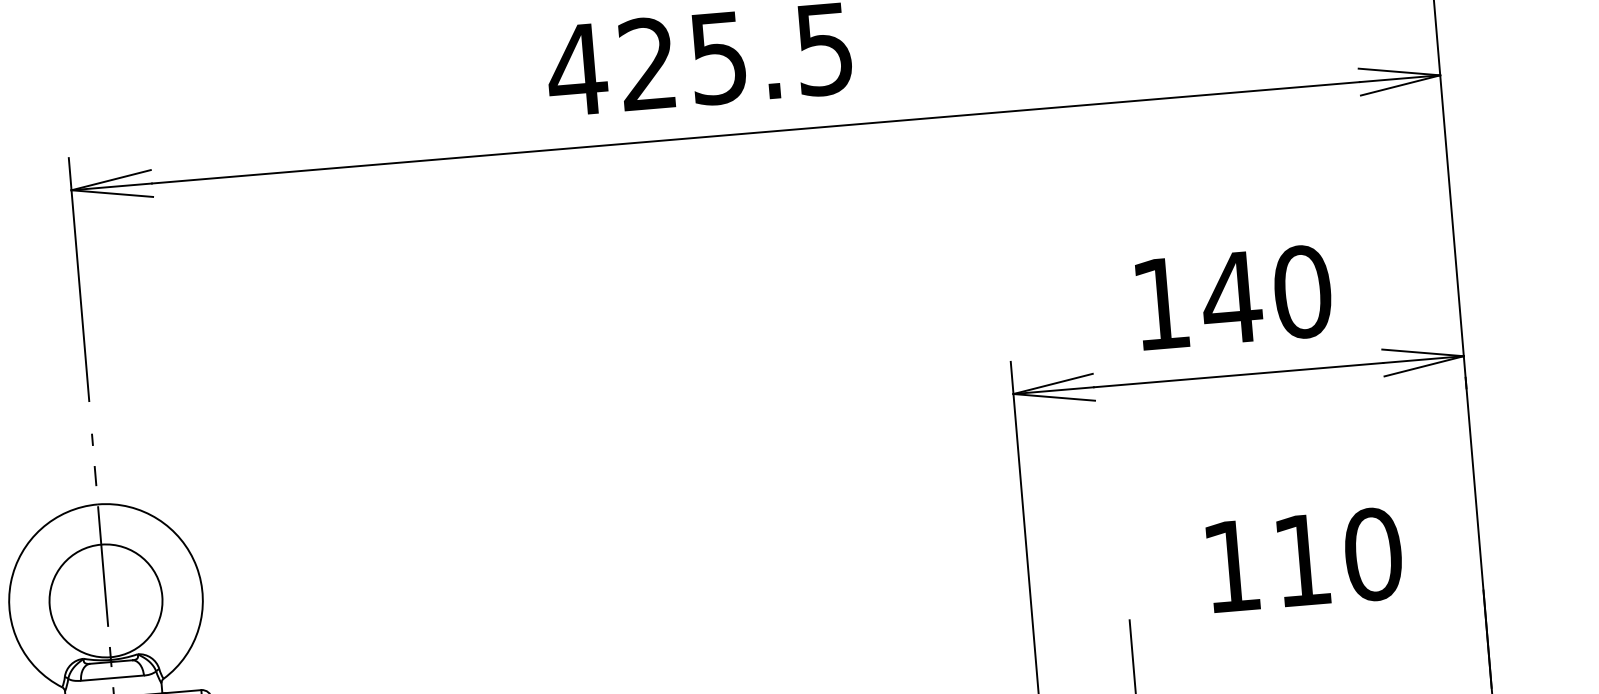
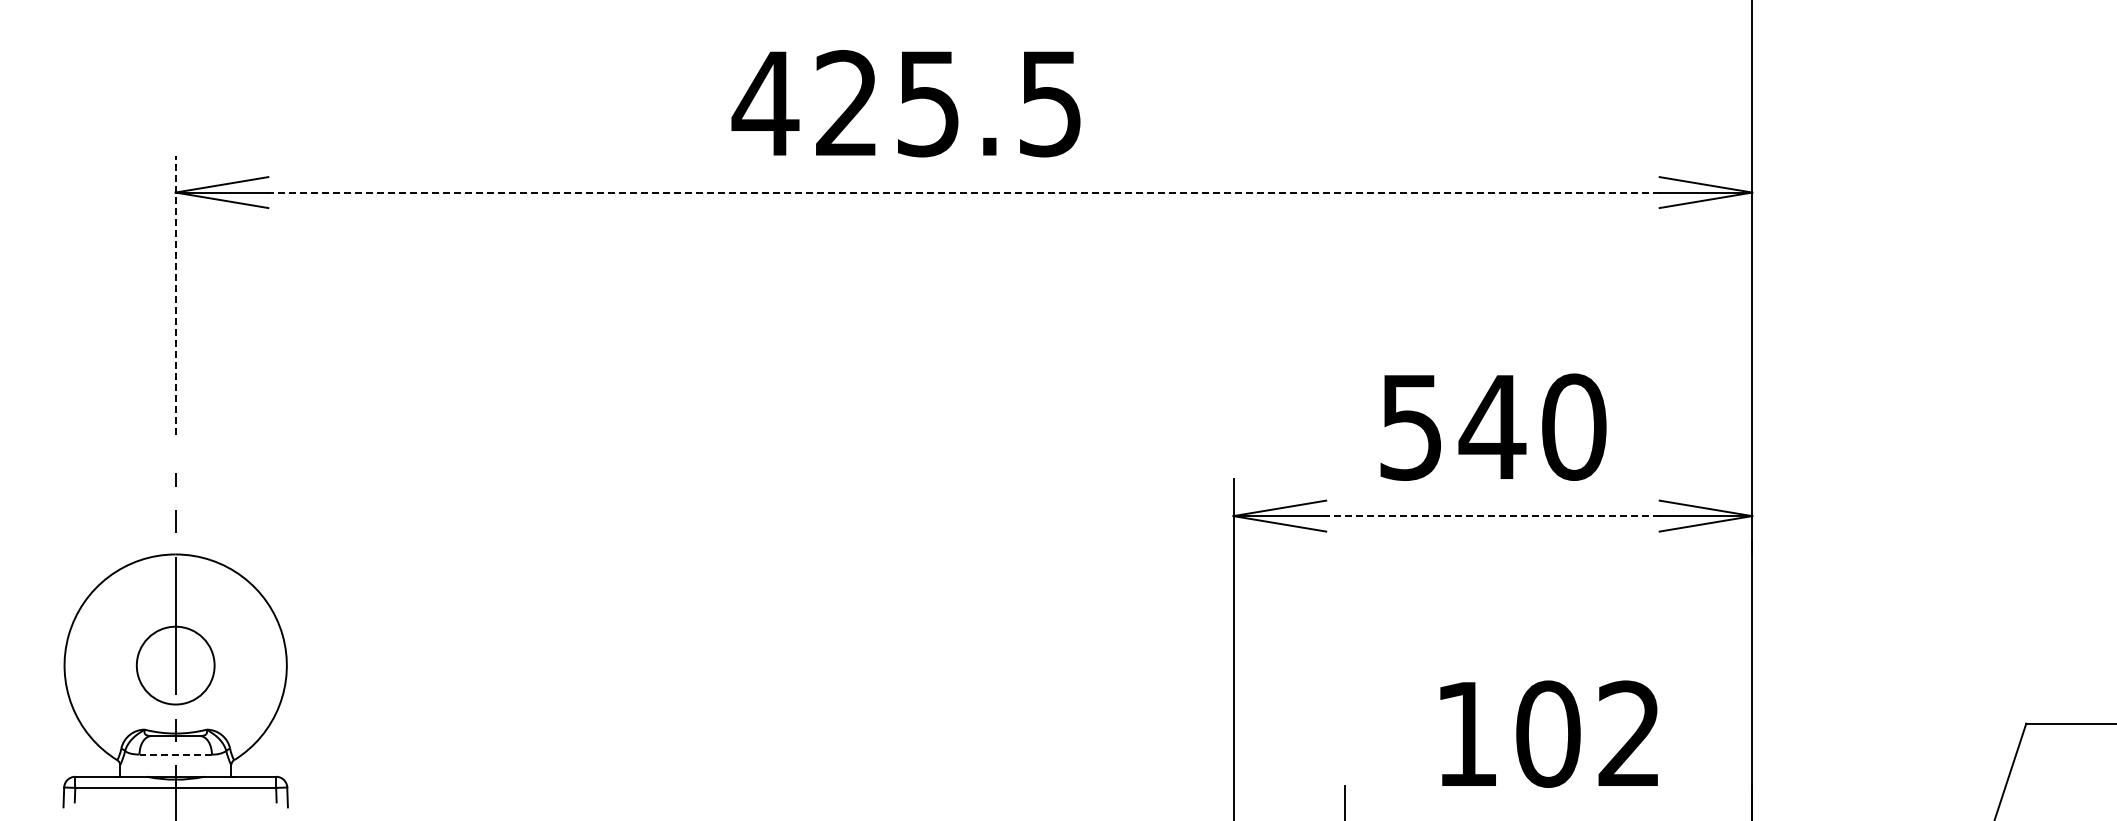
line: (756, 132) -> (964, 192), solid -> dashed
line: (78, 279) -> (175, 295), solid -> dashed
text: (1160, 304) -> (1410, 427), 140 -> 540
line: (1238, 375) -> (1492, 516), solid -> dashed
text: (1338, 556) -> (1589, 733), 110 -> 102
circle: (105, 600) -> (175, 665), size x0.6
line: (112, 678) -> (175, 754), solid -> dashed

